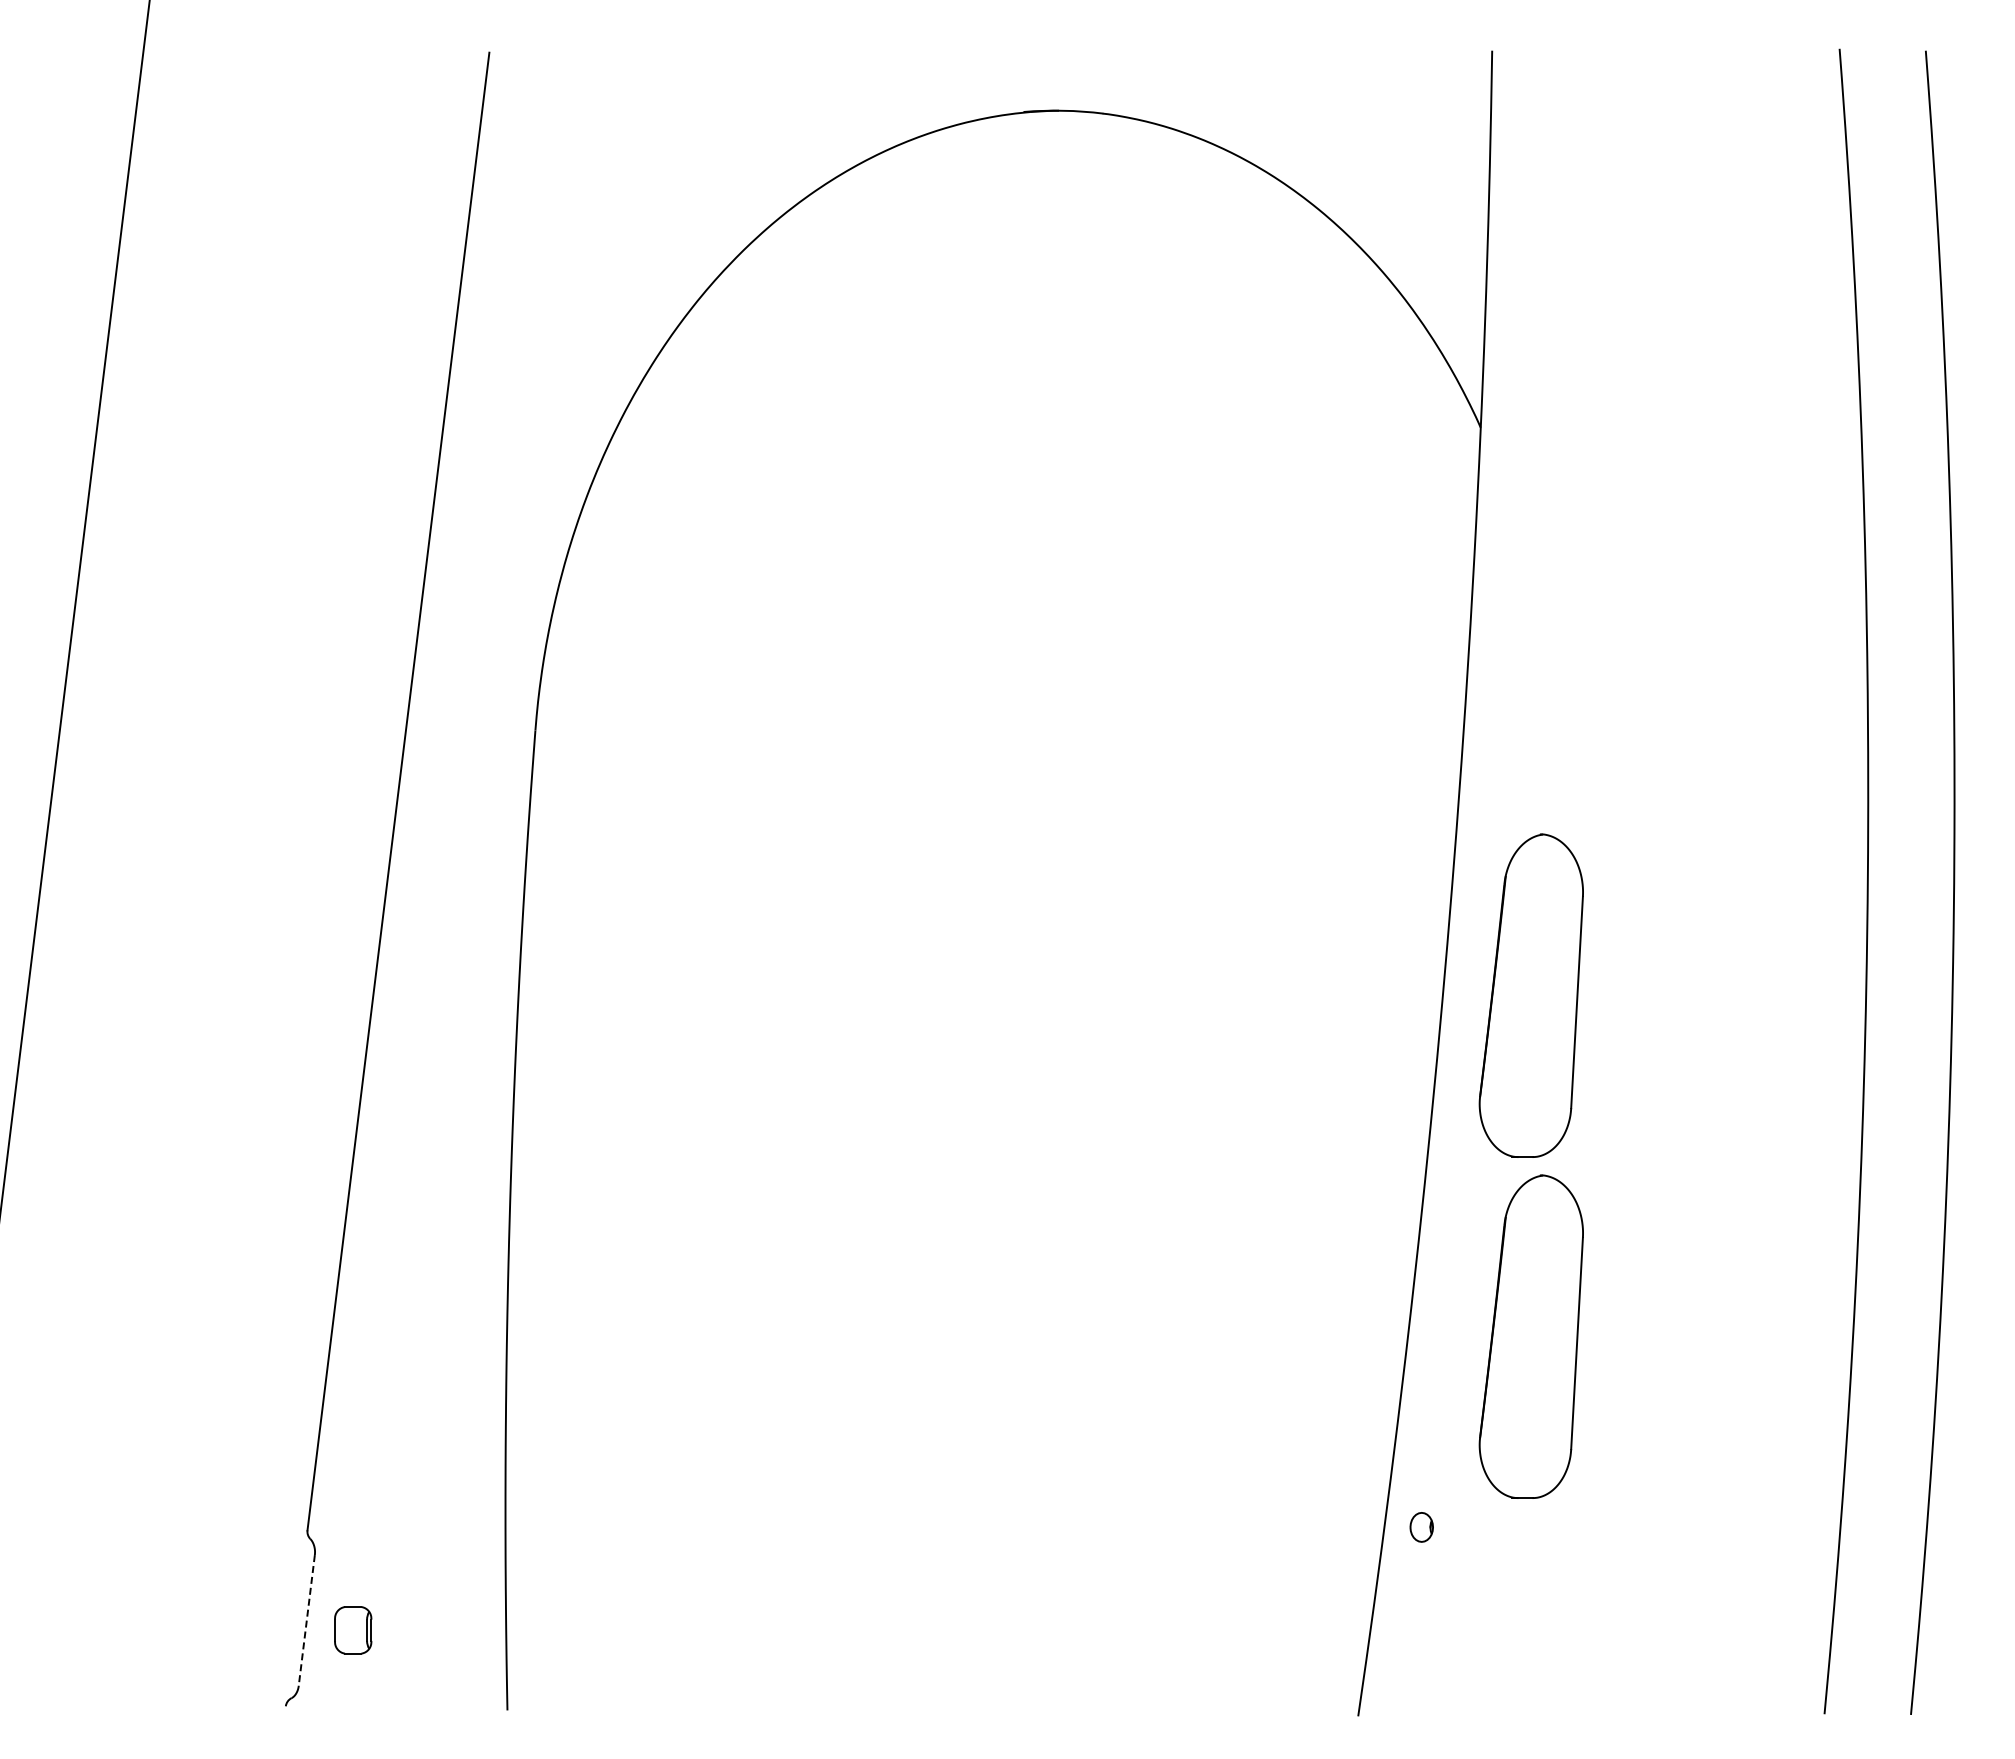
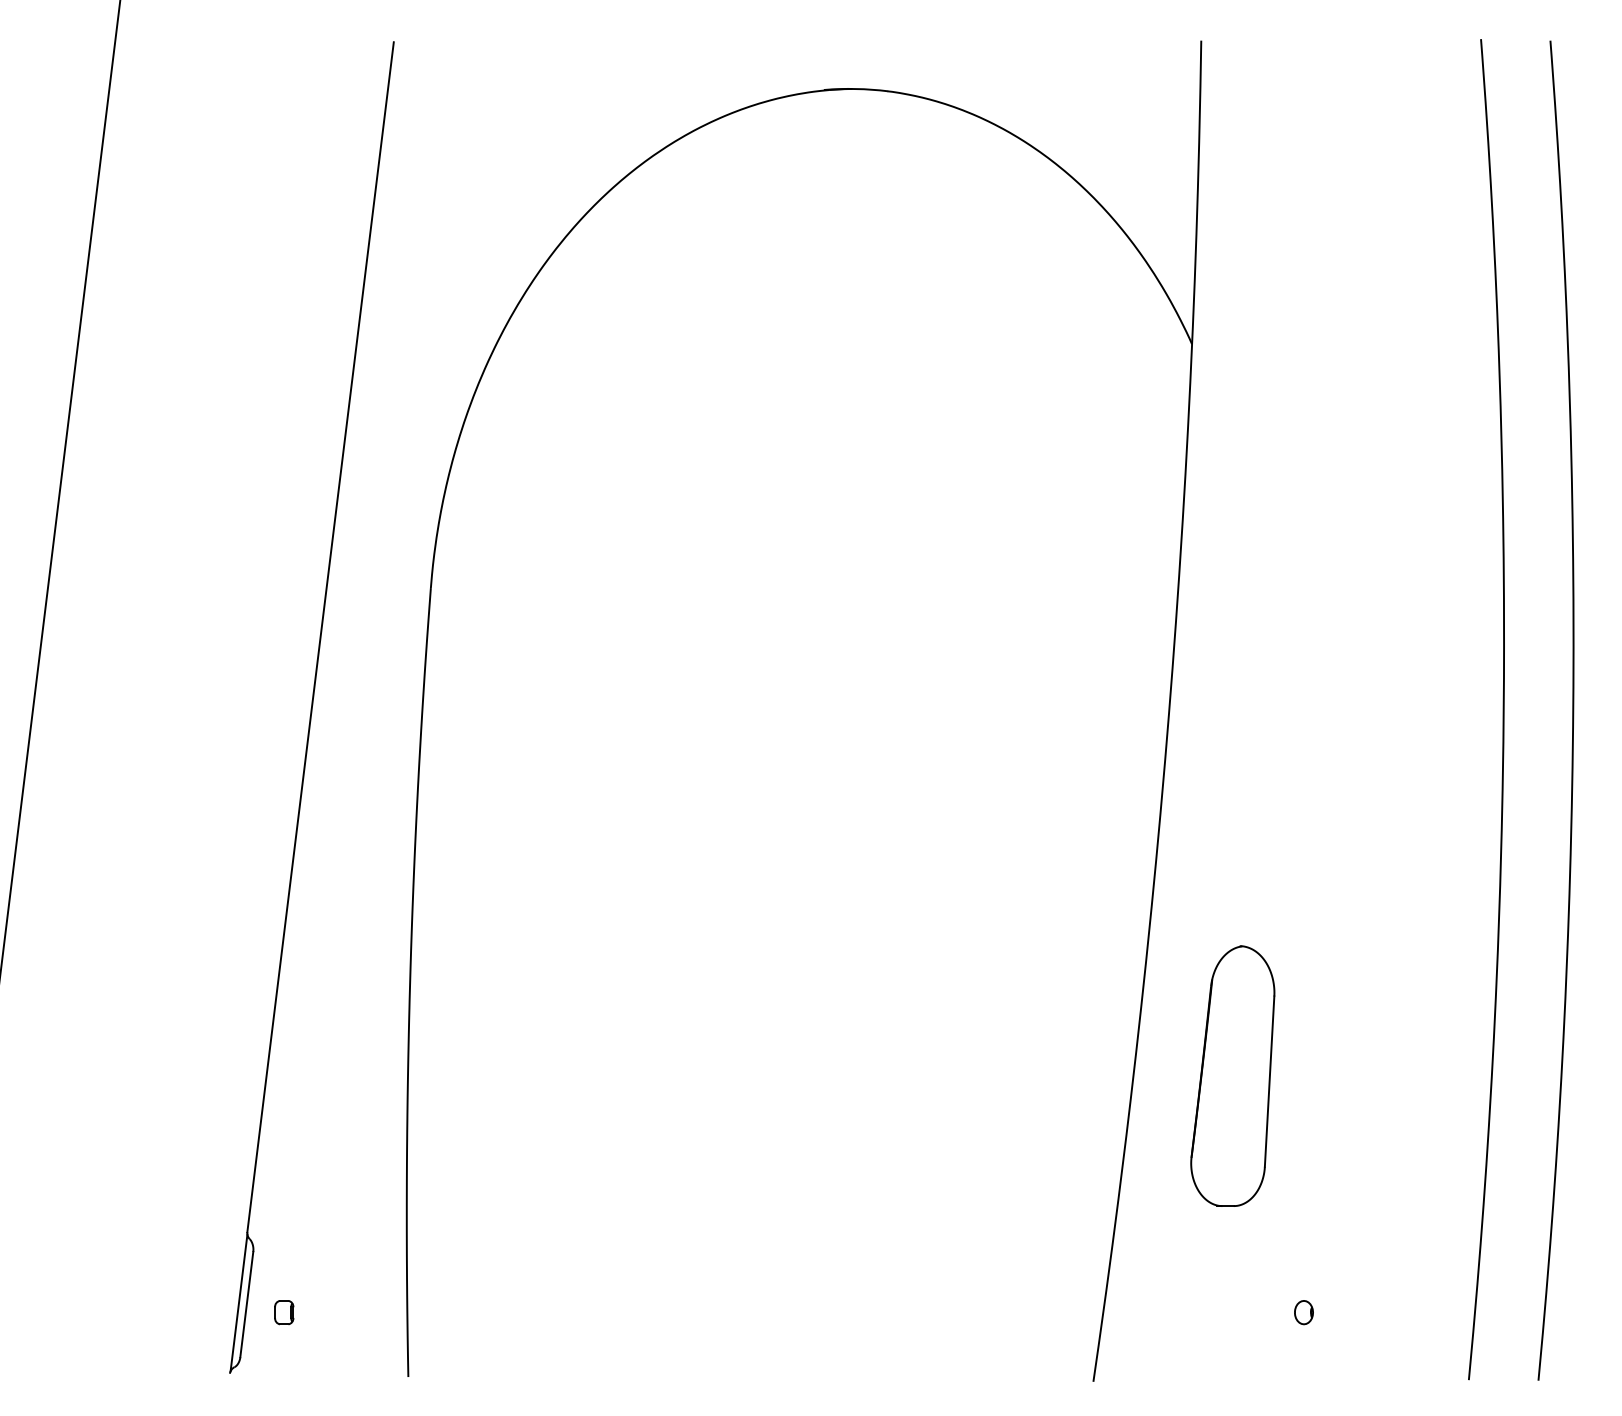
part: (1530, 995) -> (1232, 801), removed
part: (1421, 1527) -> (1303, 1312), moved
line: (296, 1618) -> (238, 1303), added
line: (306, 1620) -> (246, 1304), dashed -> solid
part: (353, 1630) -> (284, 1312), size x0.62

